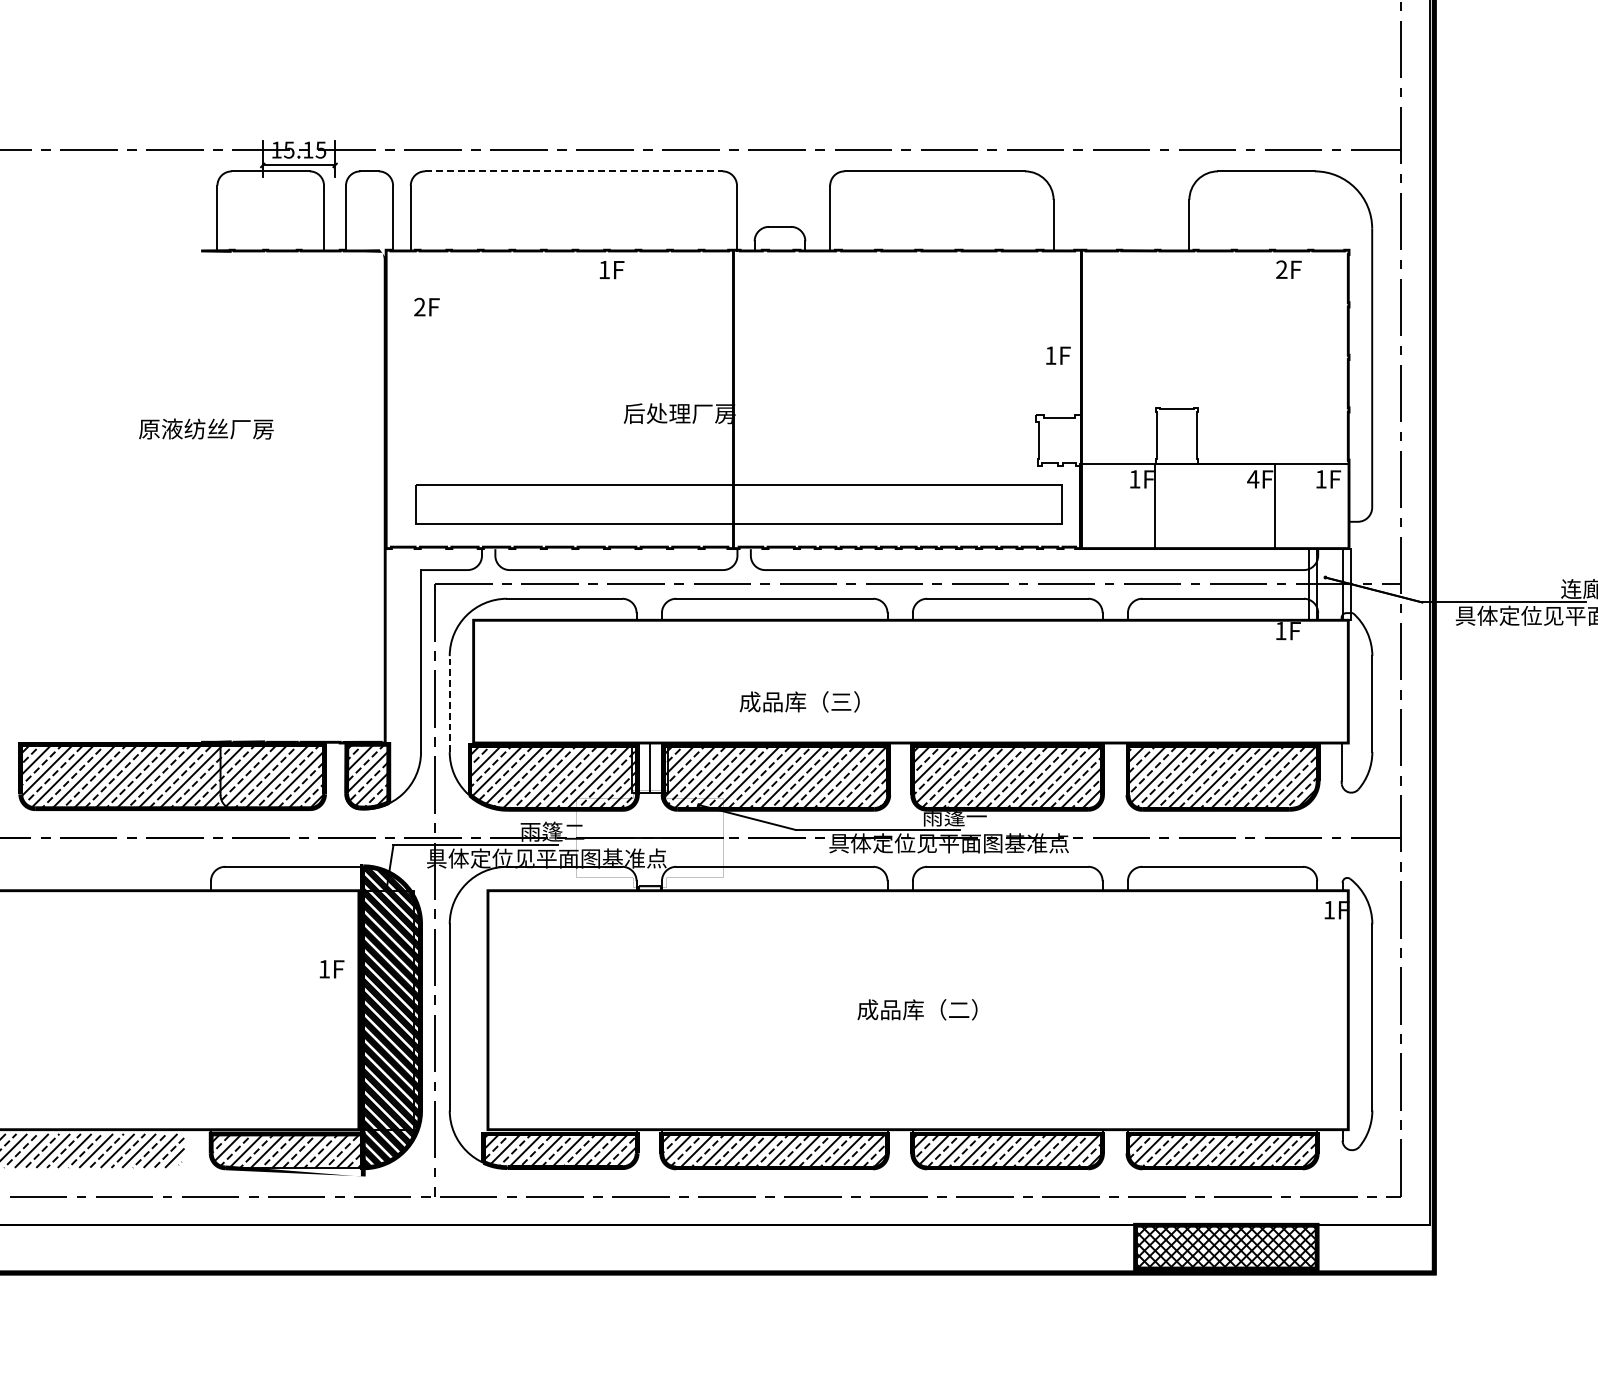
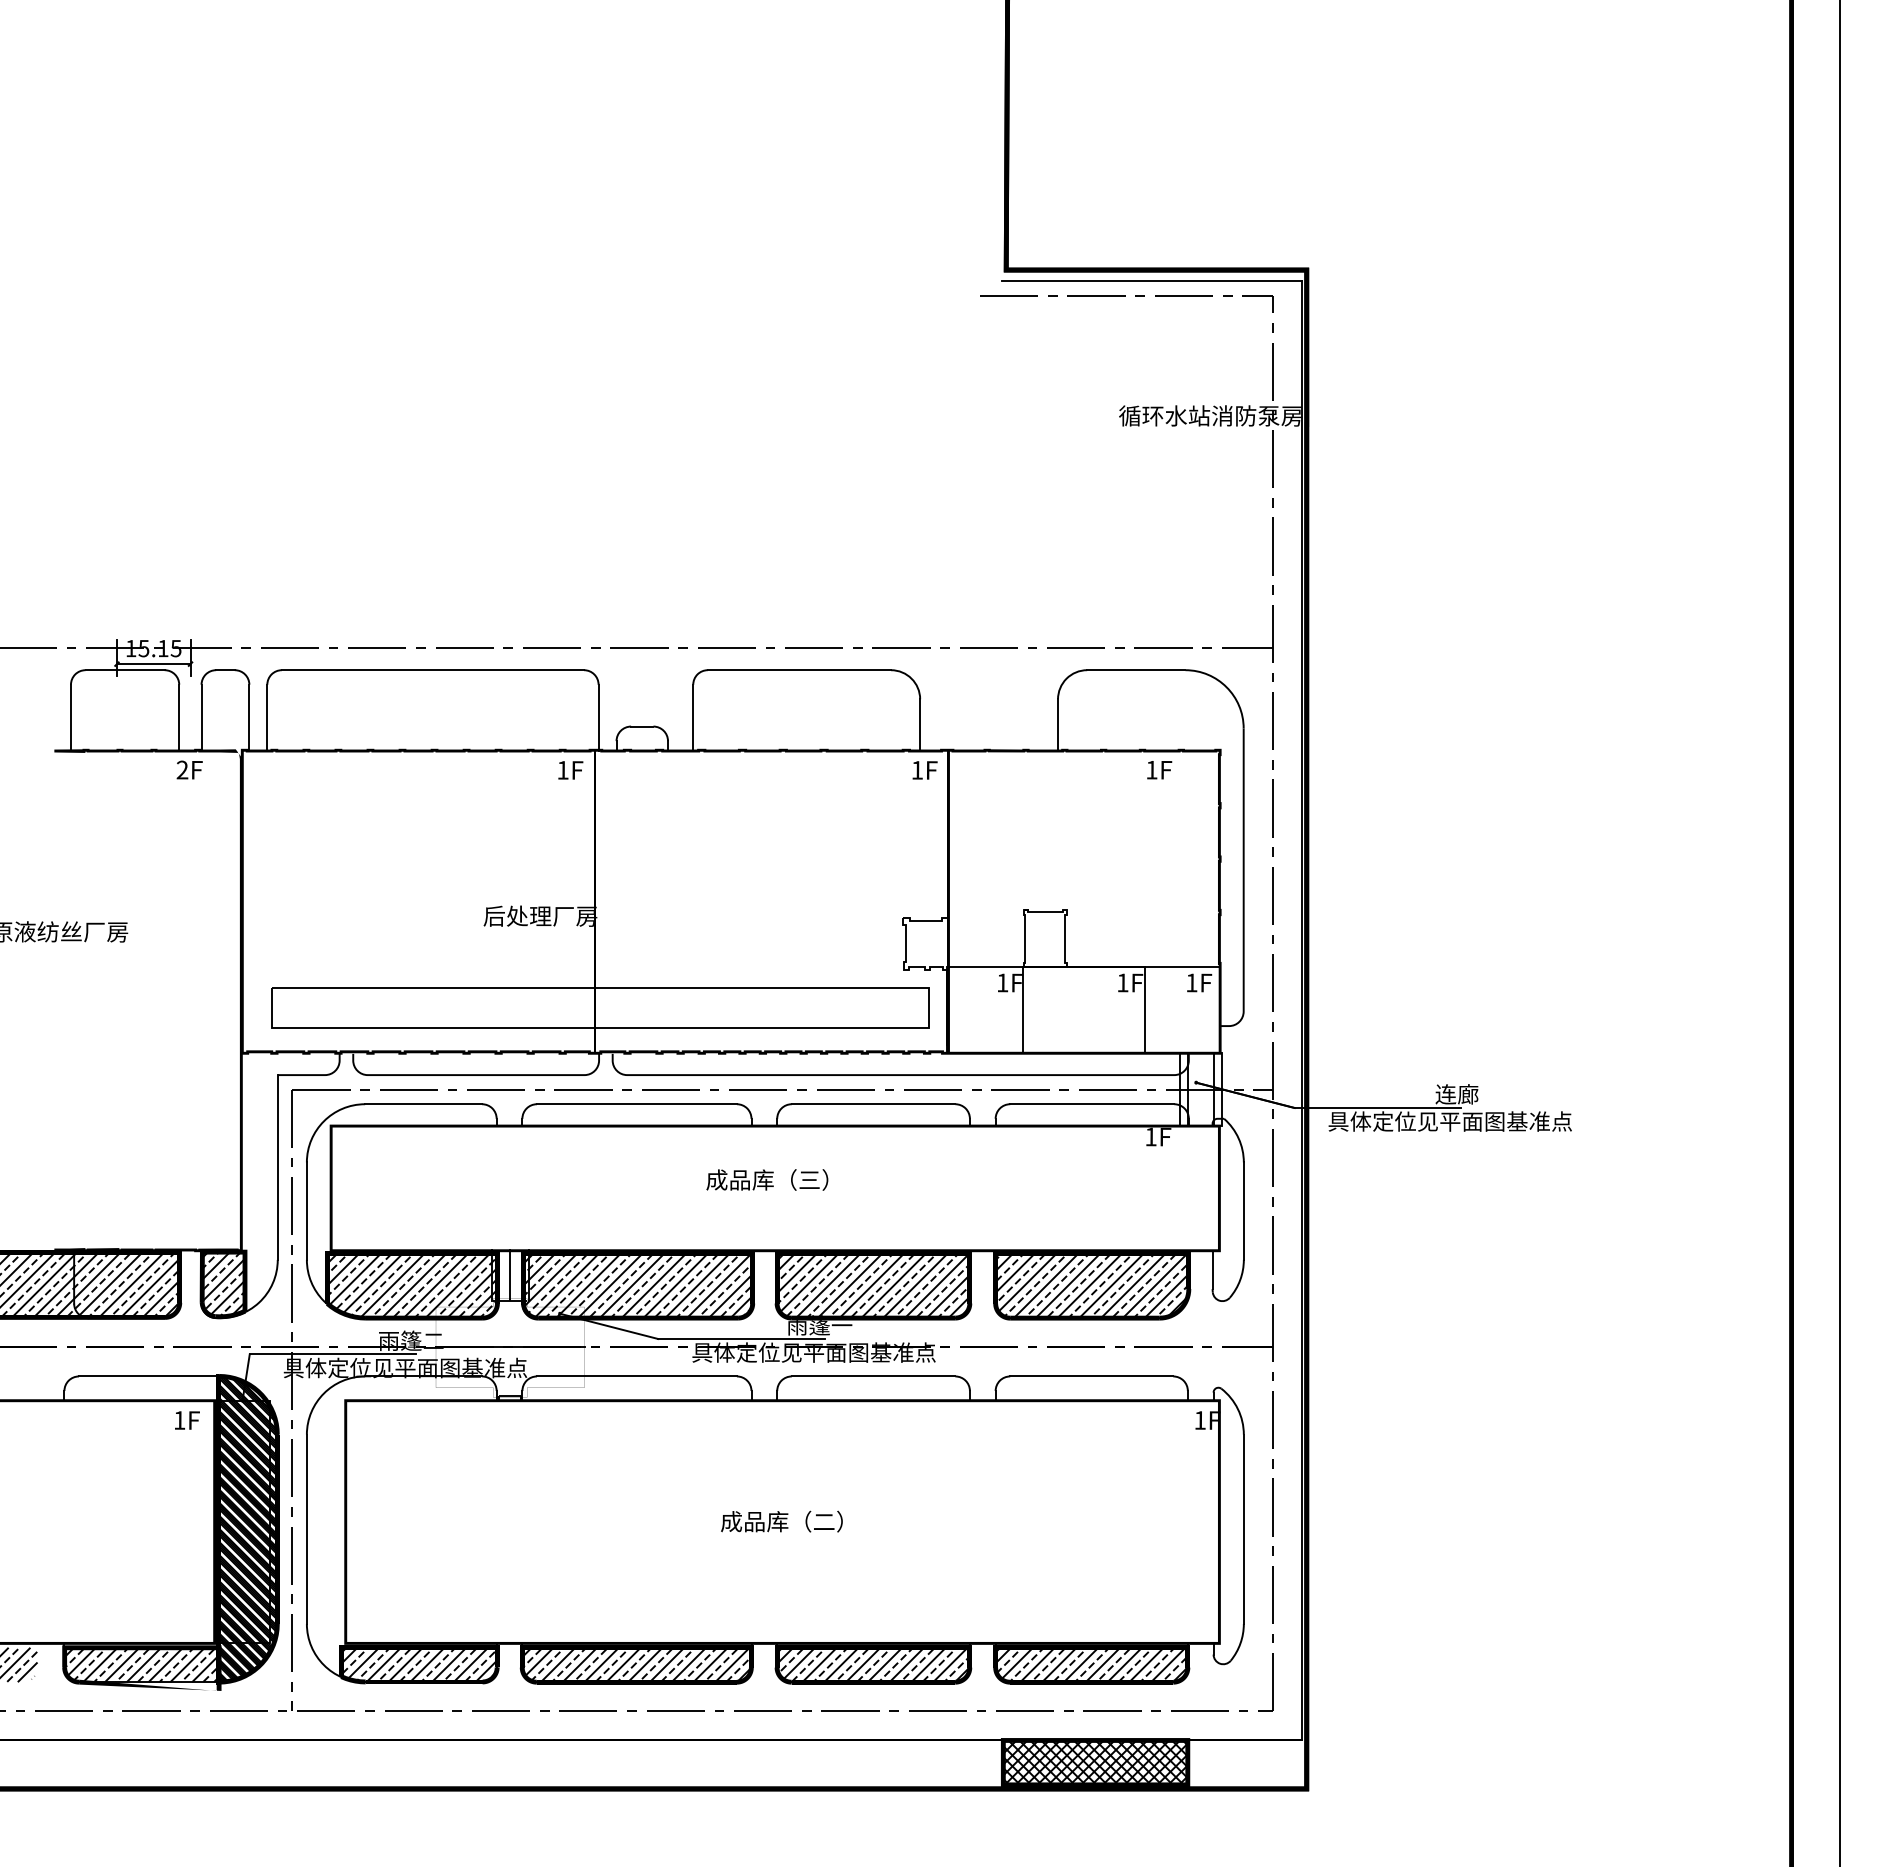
line: (574, 171) -> (433, 670), dashed -> solid
text: (1281, 269) -> (1151, 769), 2F -> 1F
text: (611, 270) -> (570, 770), moved
text: (426, 306) -> (189, 769), moved
text: (1057, 355) -> (924, 770), moved
text: (1252, 478) -> (1122, 982), 4F -> 1F
text: (799, 701) -> (767, 1179), moved
line: (449, 704) -> (306, 1211), dashed -> solid
text: (332, 969) -> (187, 1420), moved

